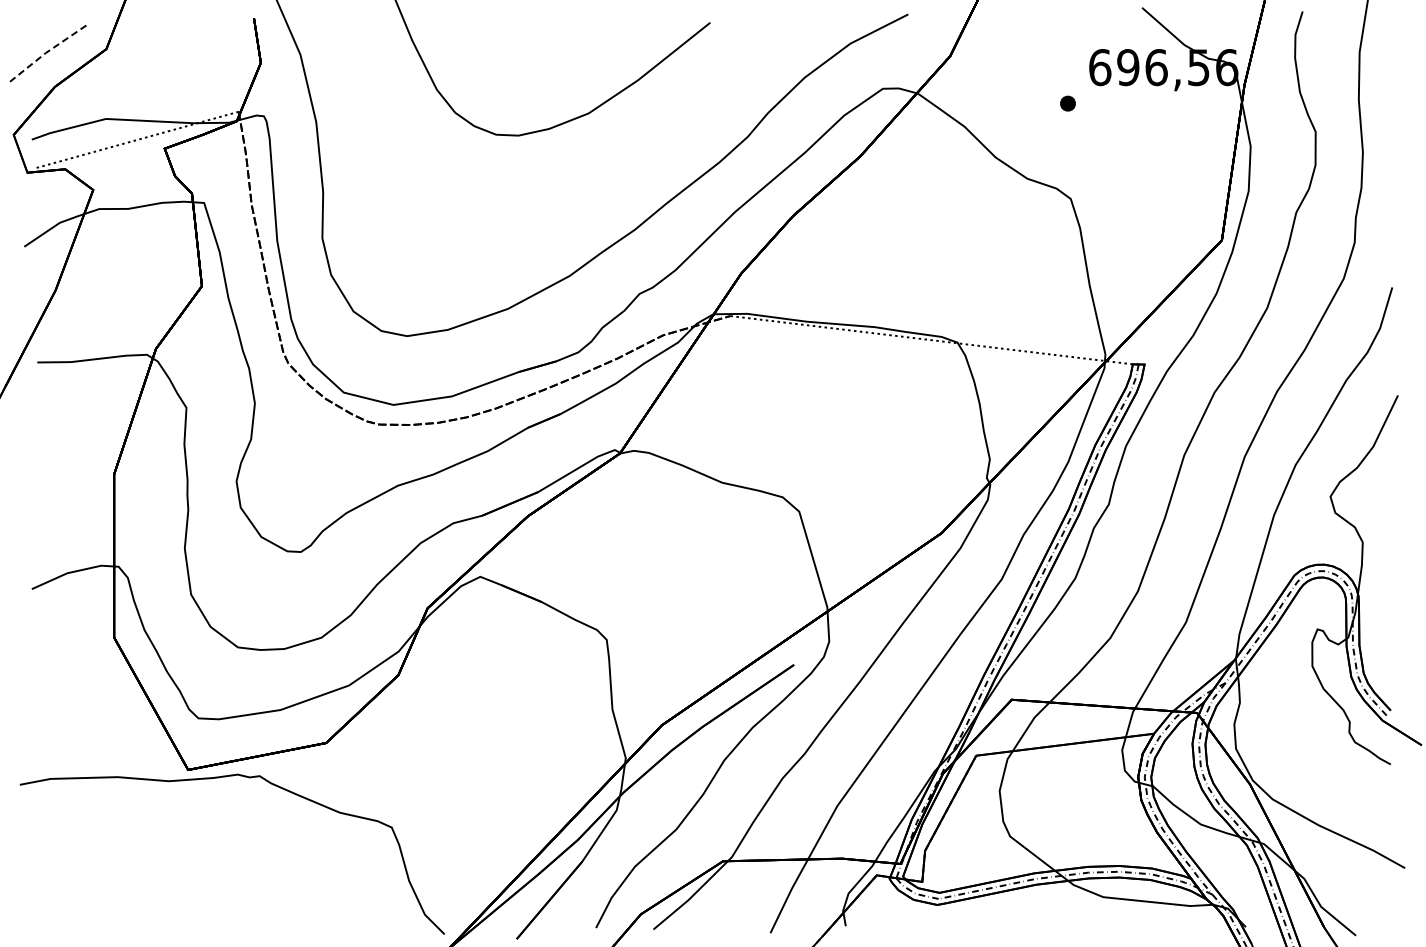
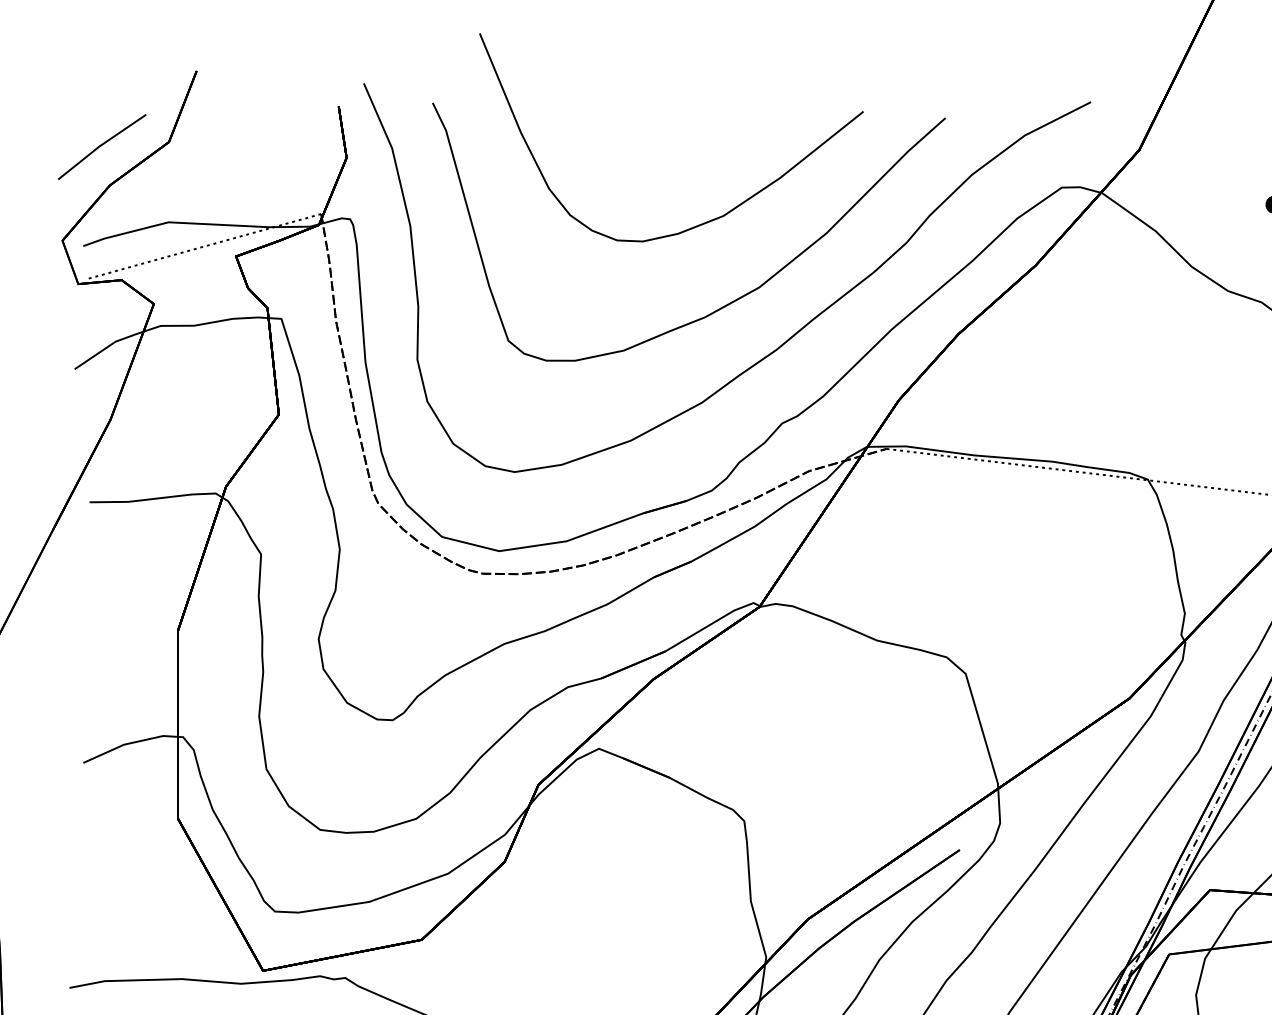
line: (46, 52) -> (100, 145), dashed -> solid
curve: (595, 187) -> (731, 301), added

